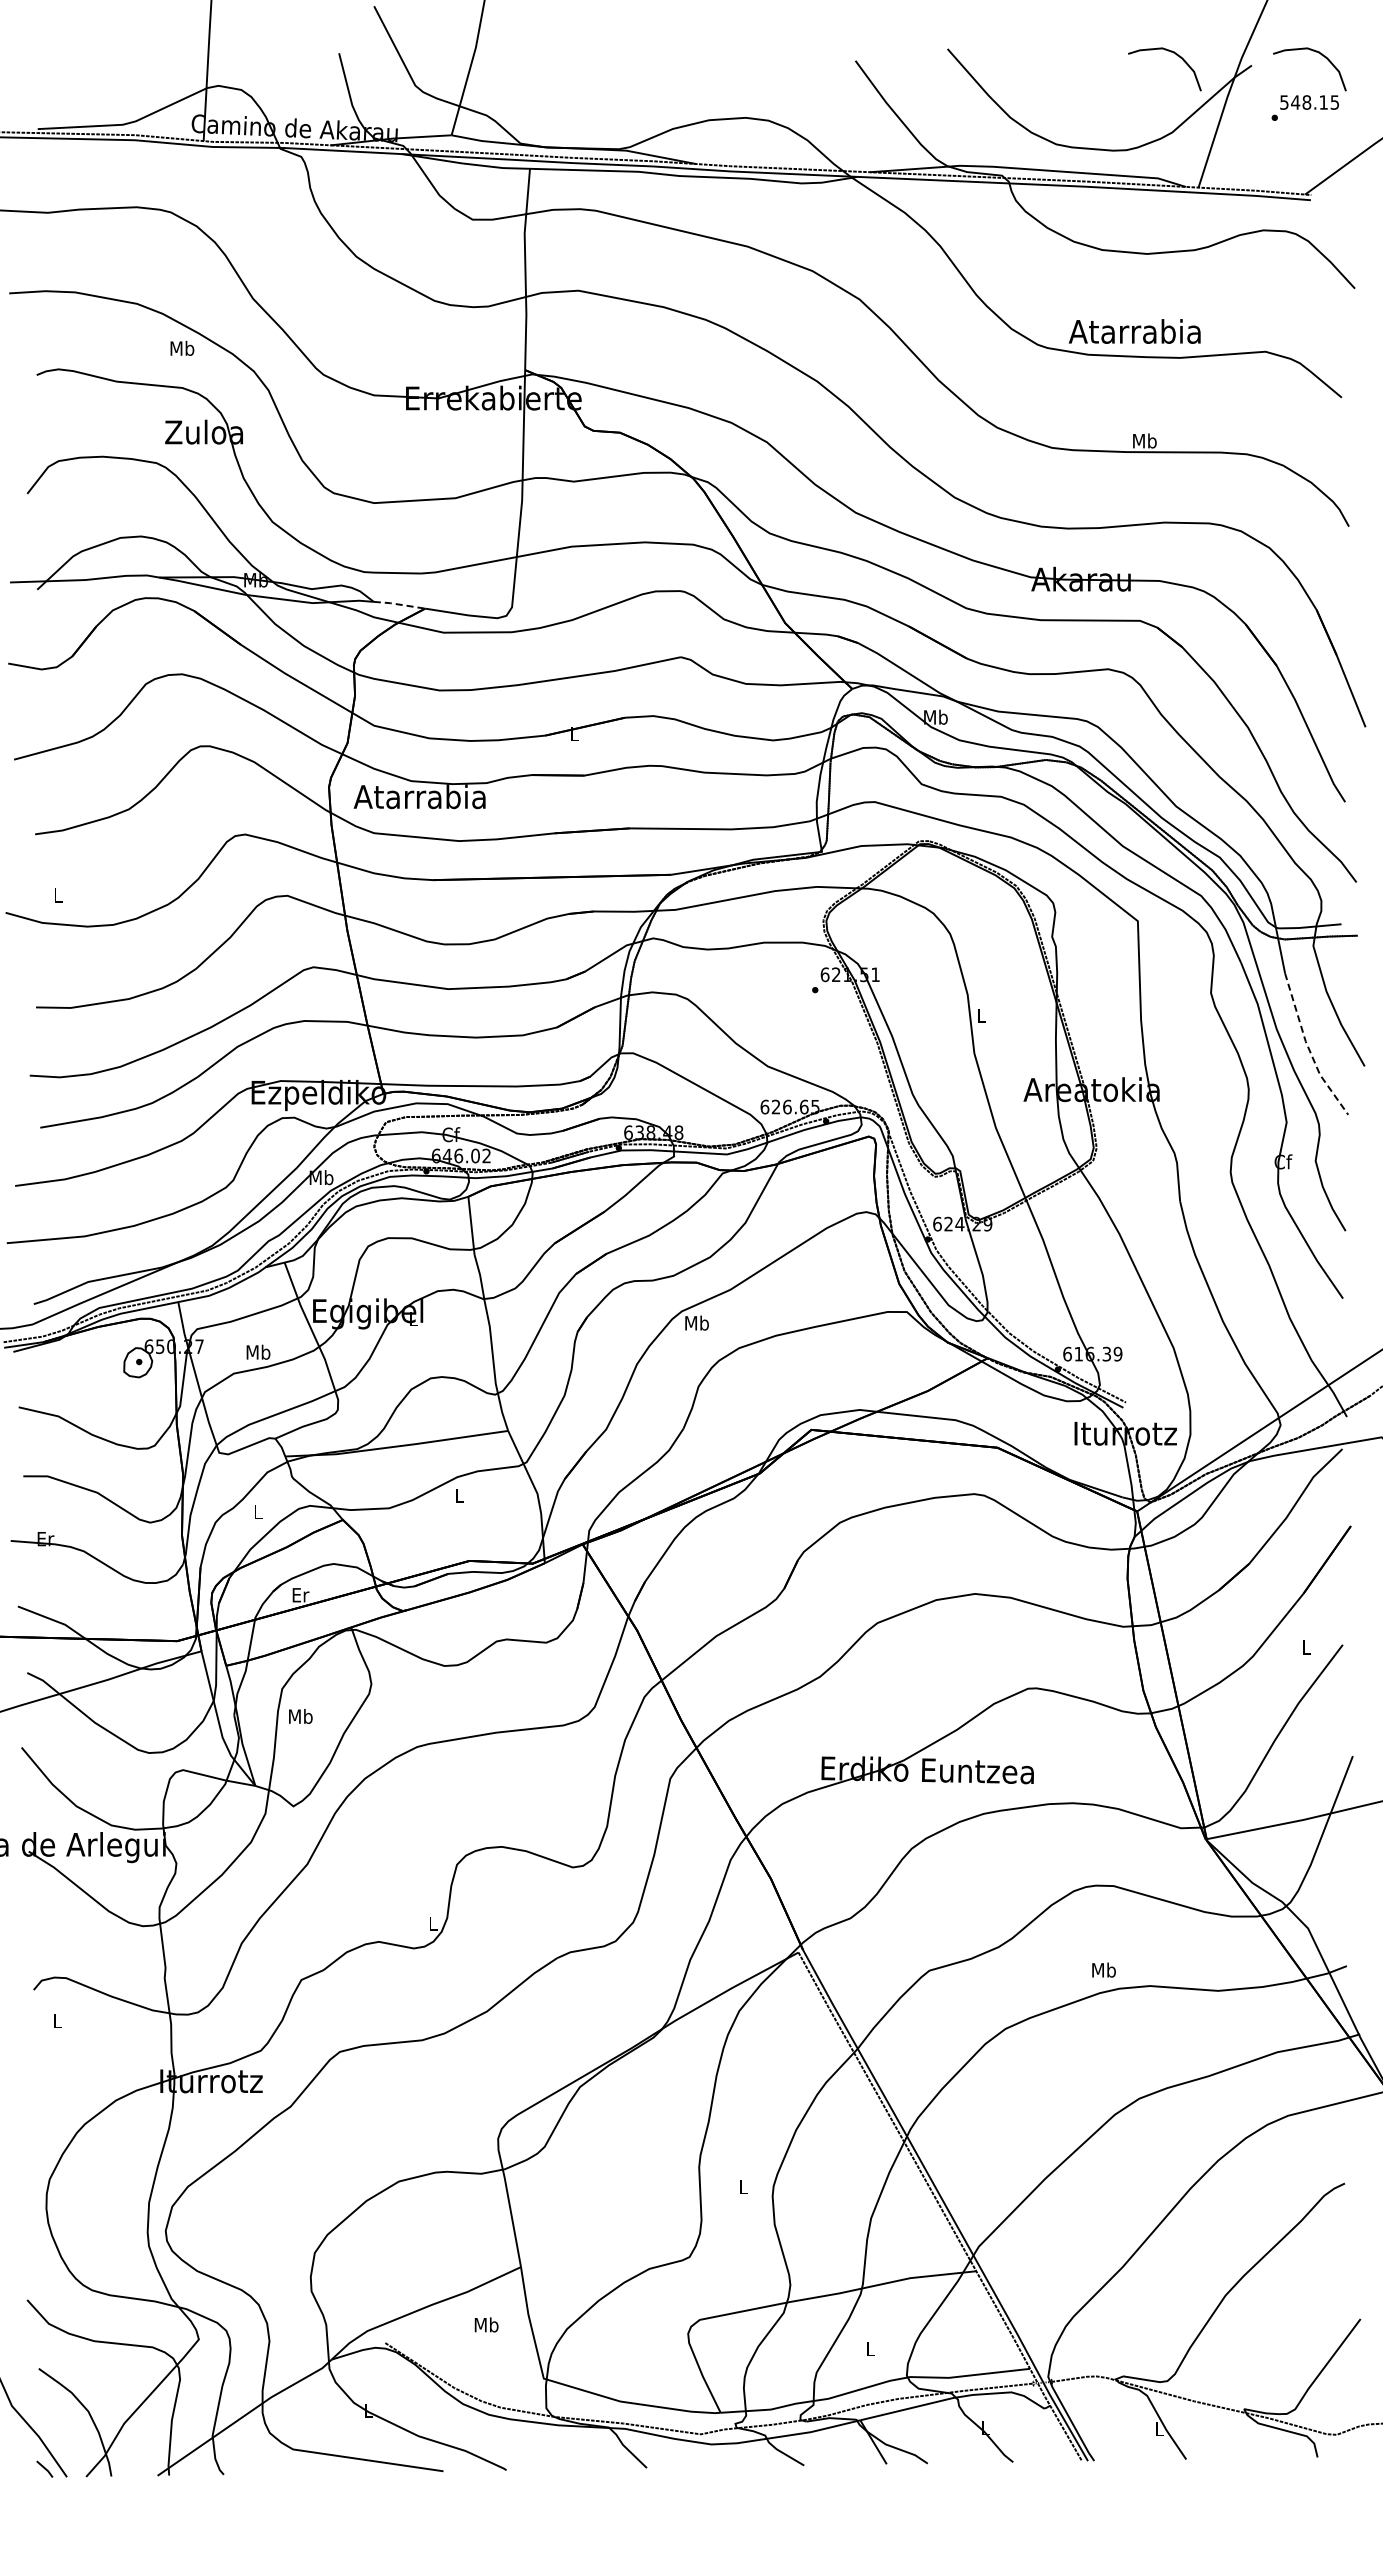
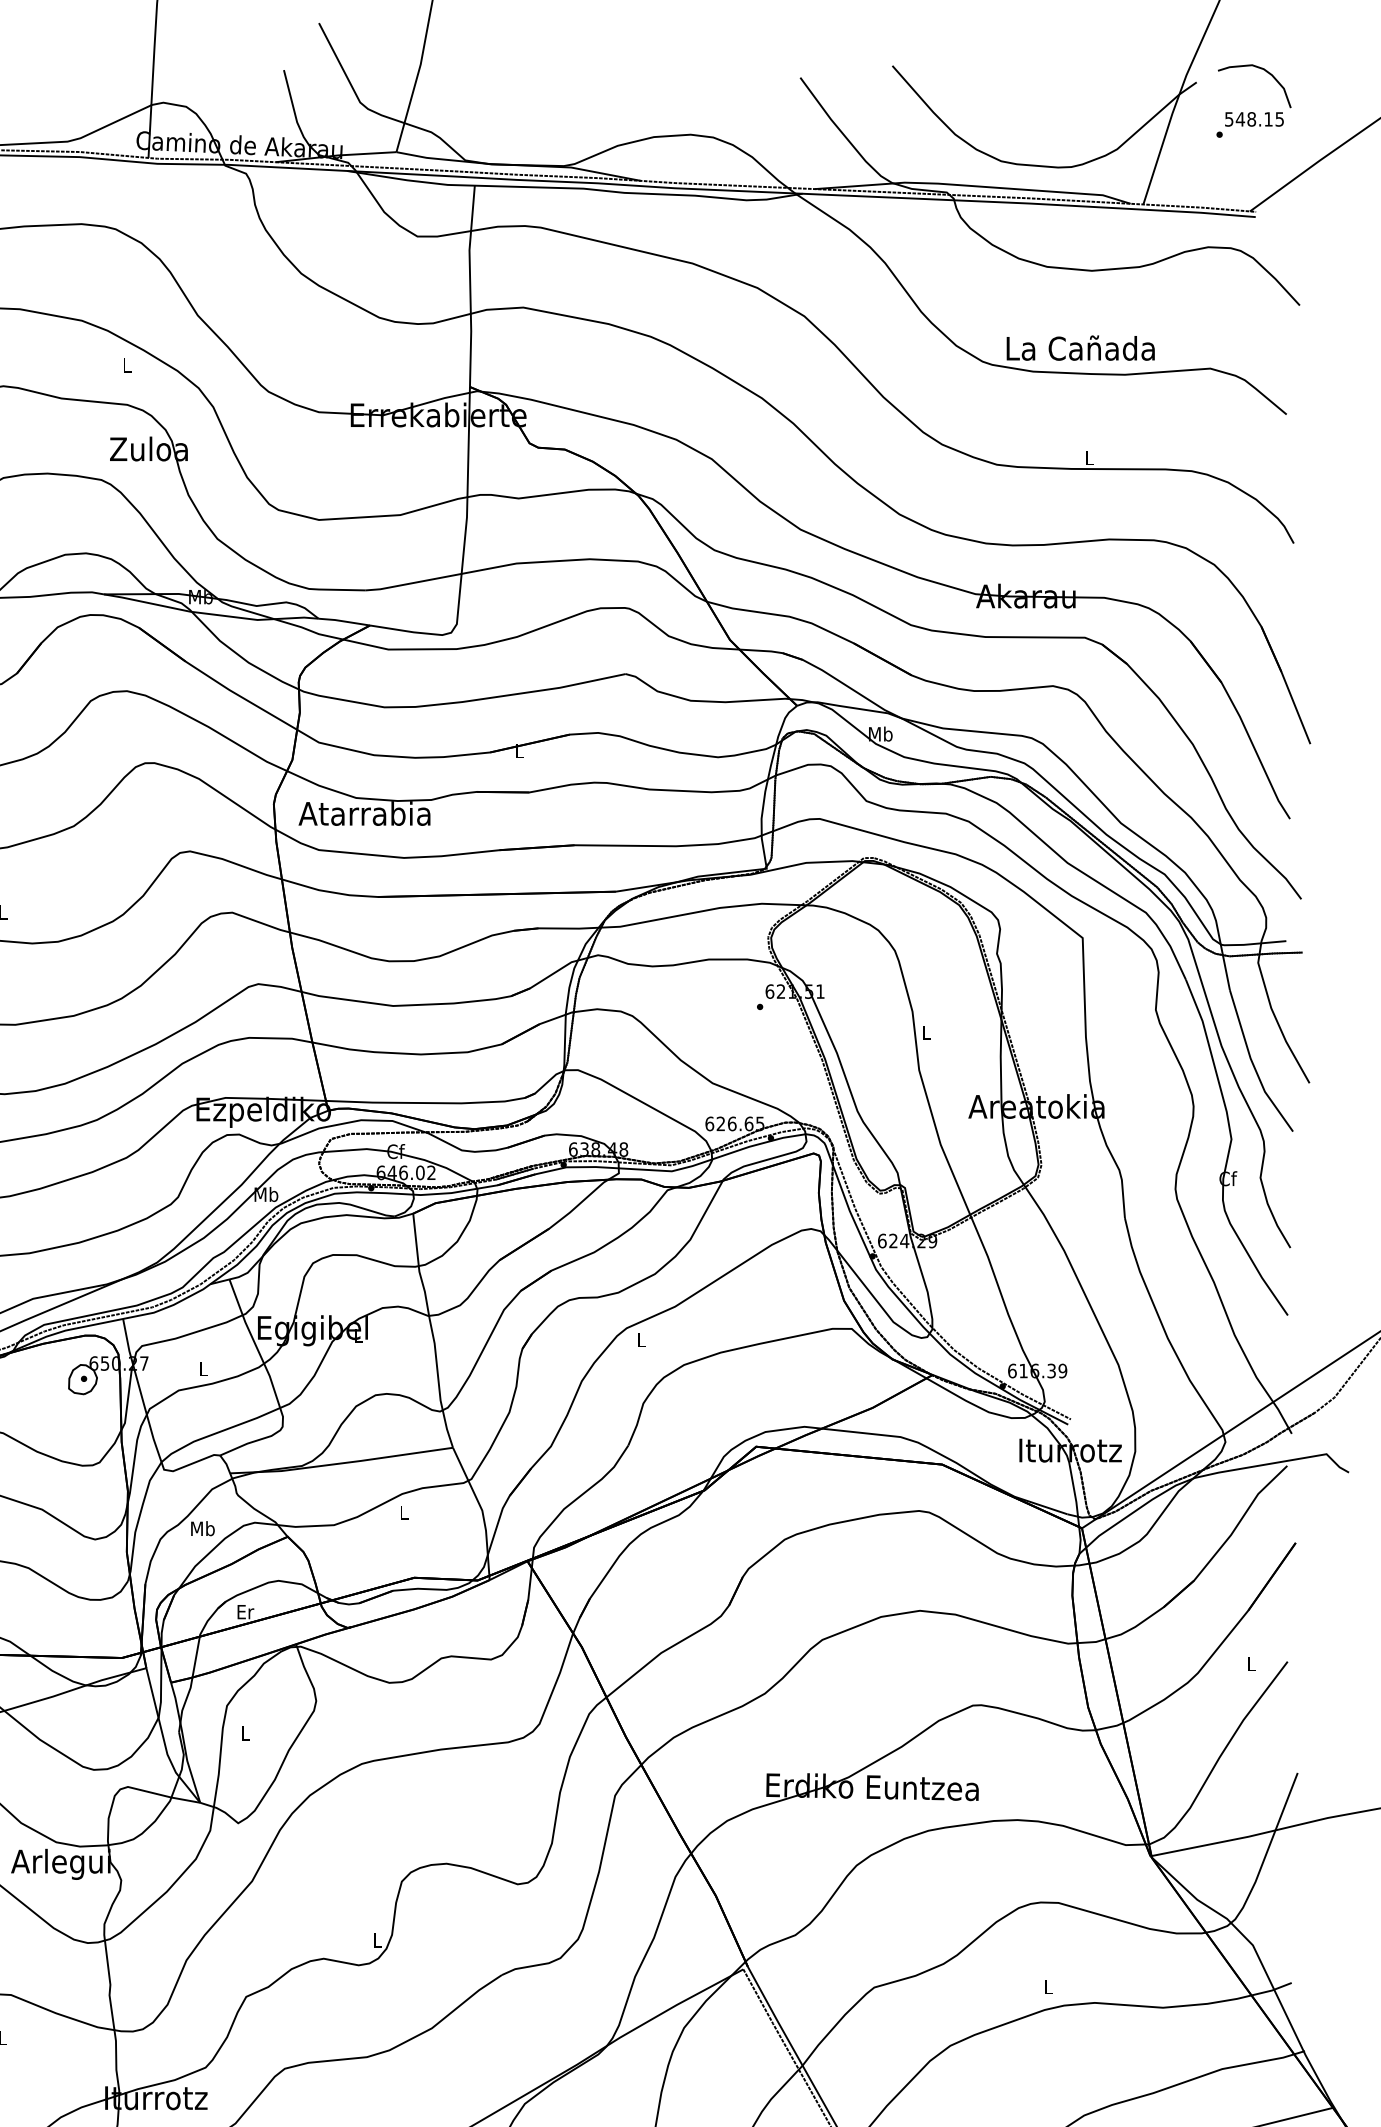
curve: (1170, 52) -> (1115, 69), removed
text: (1135, 330) -> (1080, 347), Atarrabia -> La Cañada
text: (182, 347) -> (127, 364), Mb -> L
text: (1144, 440) -> (1089, 457), Mb -> L
line: (399, 604) -> (344, 621), dashed -> solid
line: (1308, 1047) -> (1253, 1064), dashed -> solid
text: (696, 1322) -> (641, 1339), Mb -> L
text: (258, 1351) -> (203, 1368), Mb -> L
text: (257, 1511) -> (202, 1528), L -> Mb
text: (300, 1716) -> (245, 1733), Mb -> L
text: (1103, 1969) -> (1048, 1986), Mb -> L

